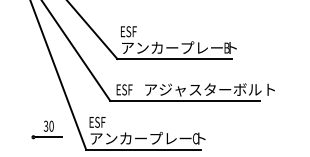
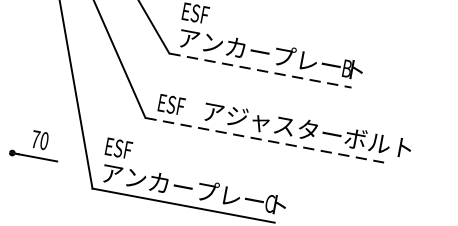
line: (175, 59) -> (261, 71), solid -> dashed
line: (185, 100) -> (265, 139), solid -> dashed
text: (45, 125) -> (34, 137), 30 -> 70

